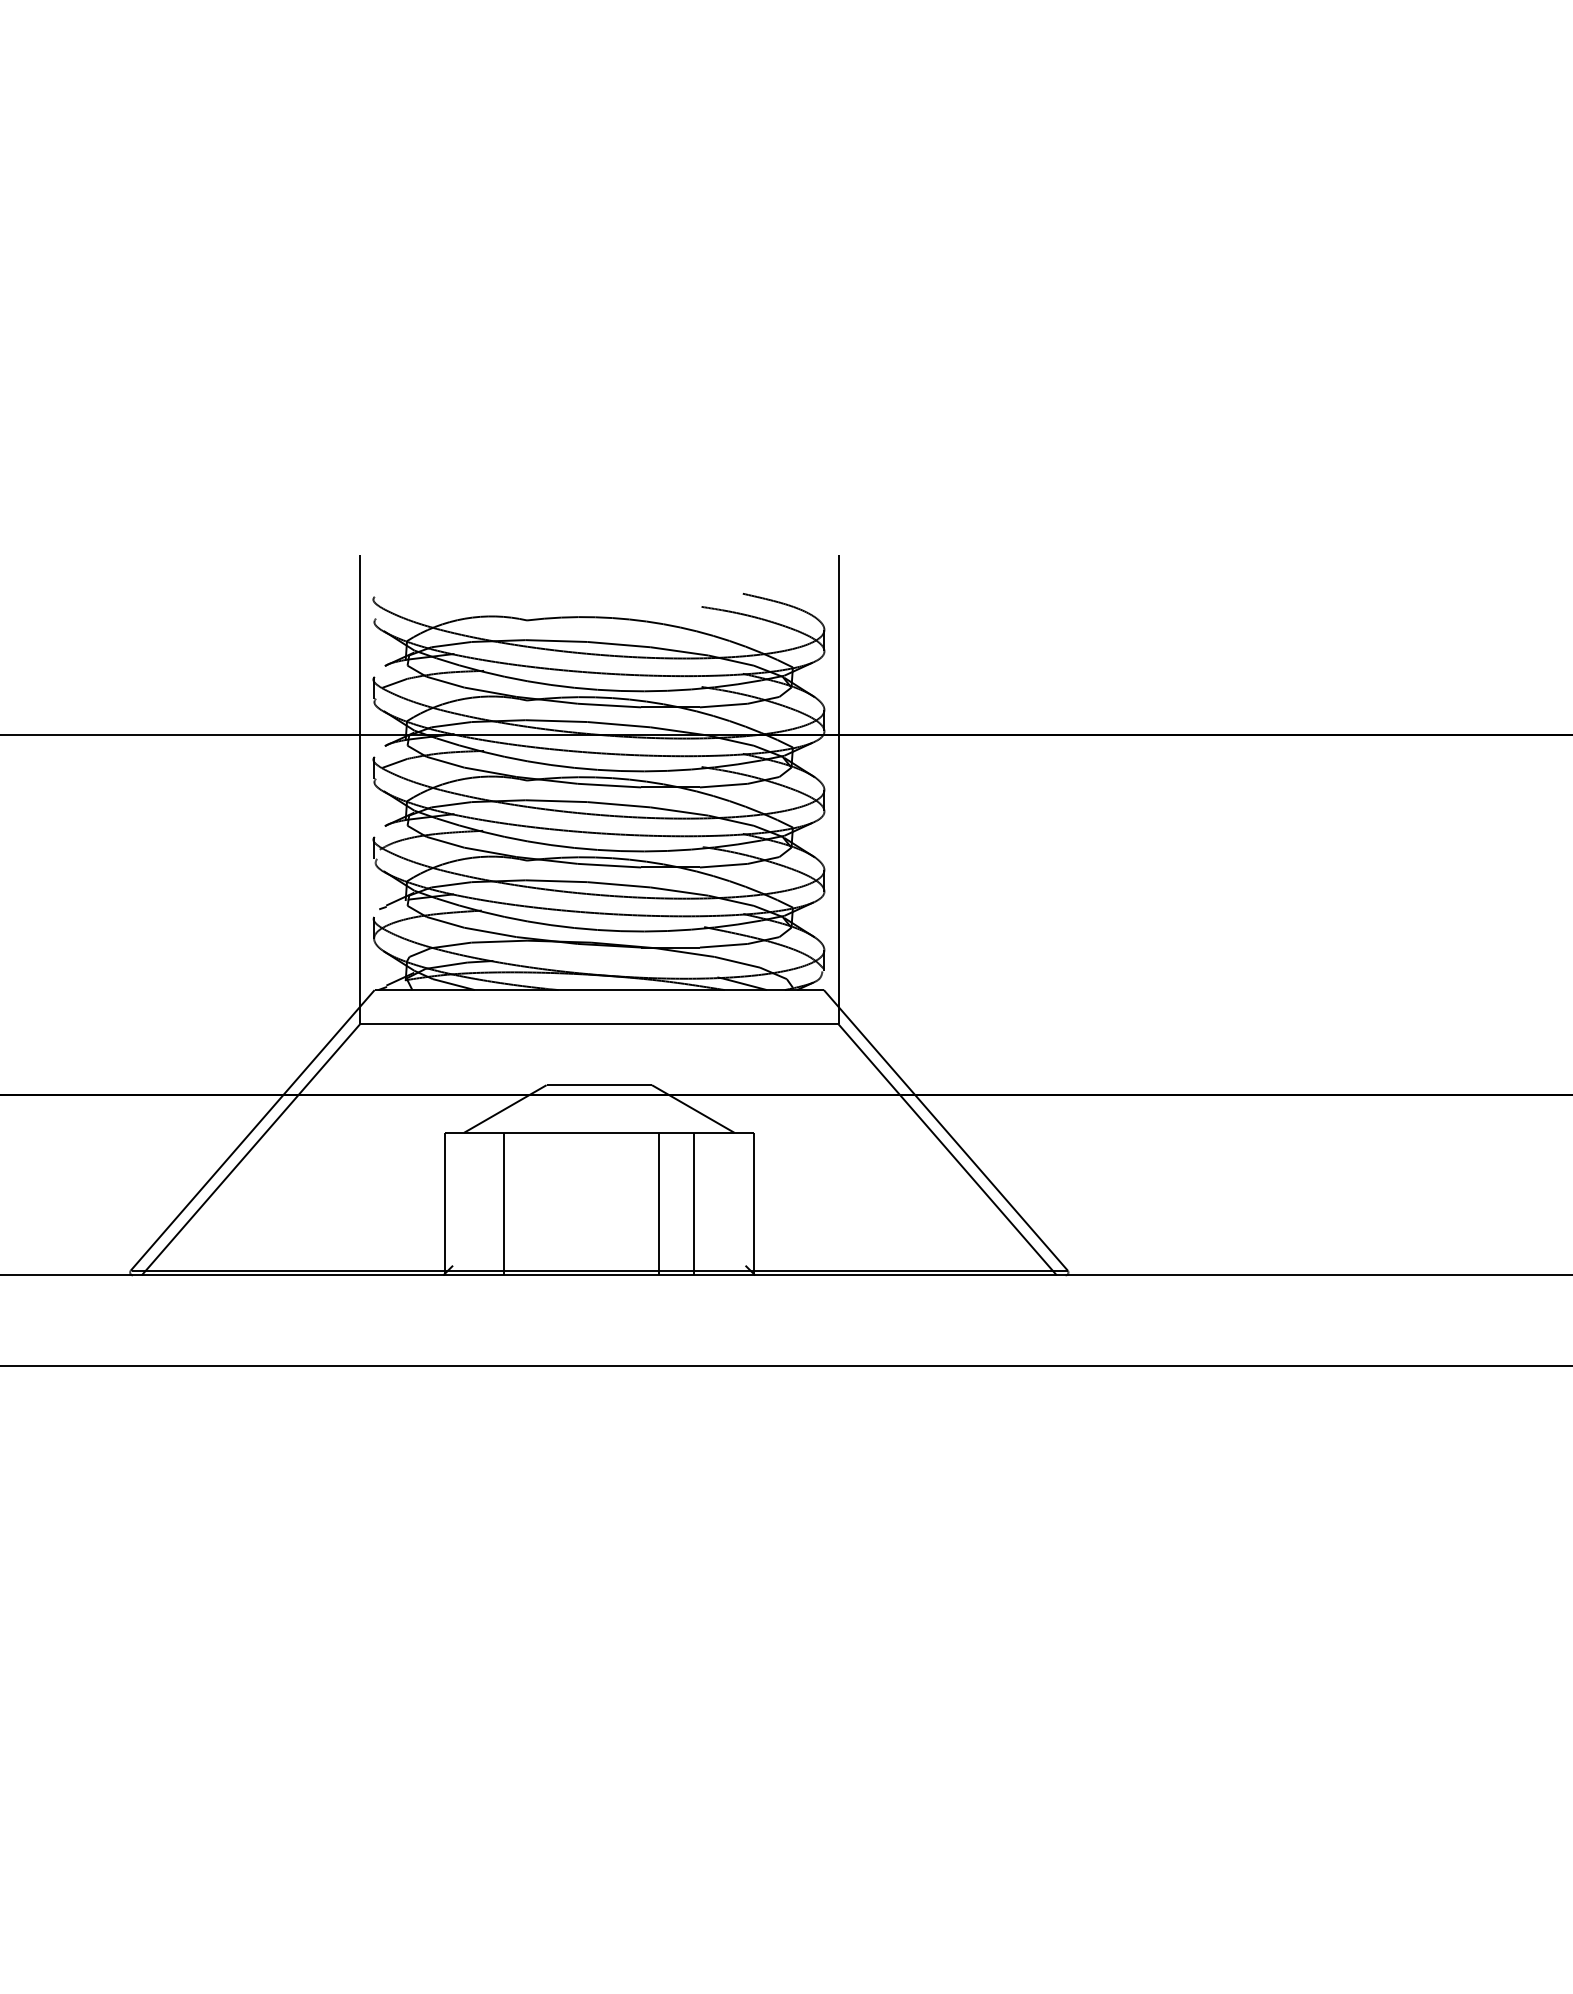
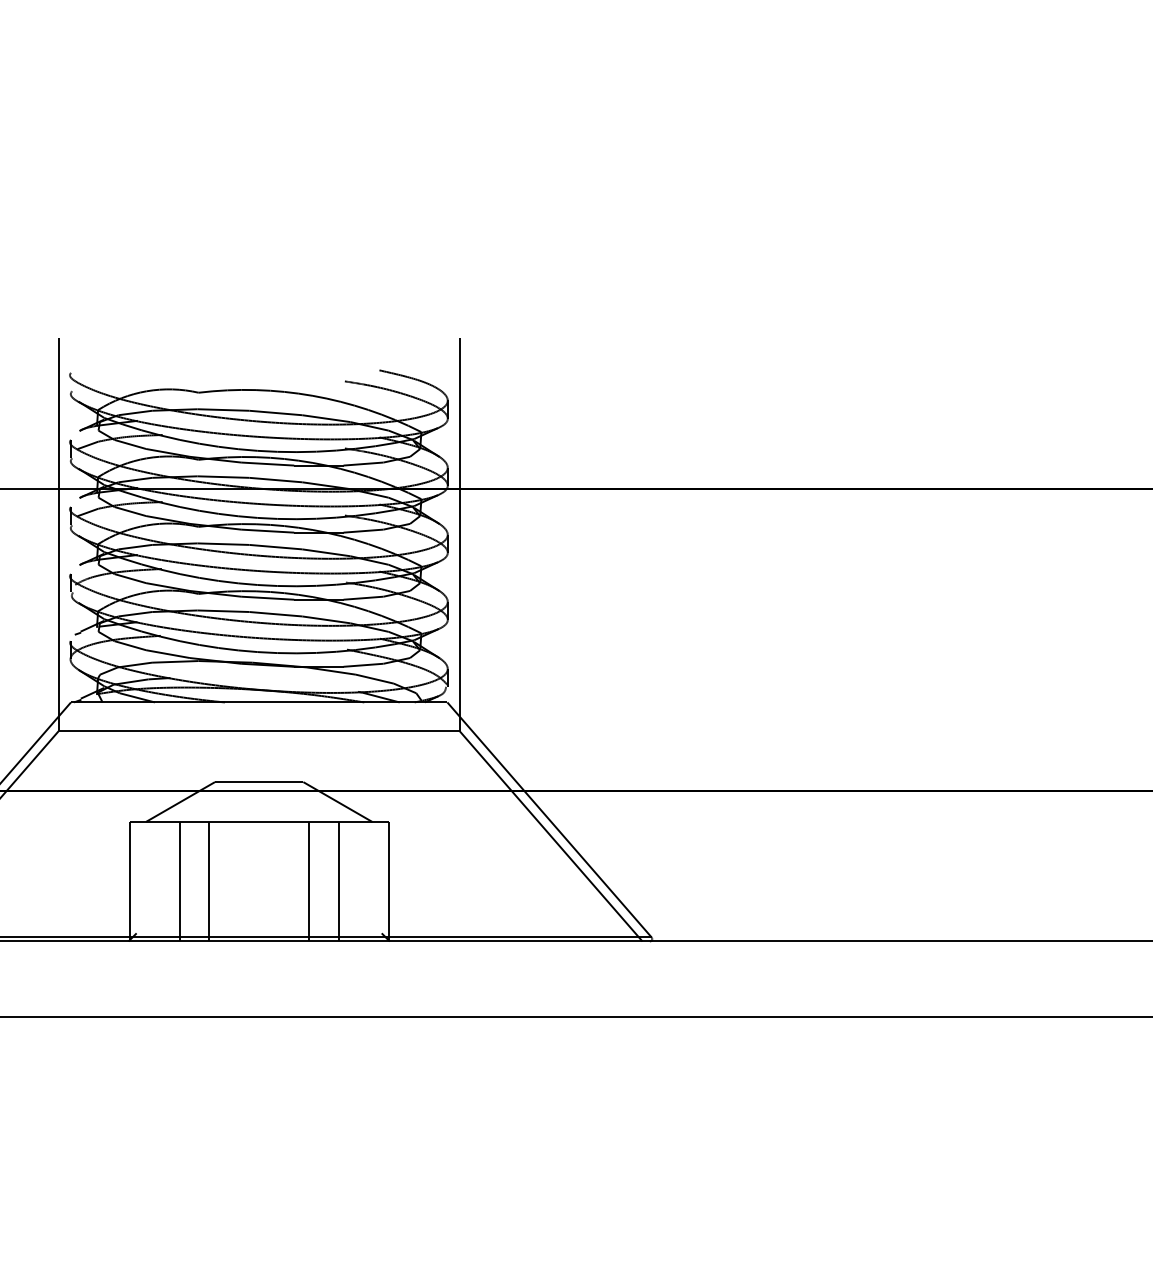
line: (539, 1203) -> (209, 881), added

